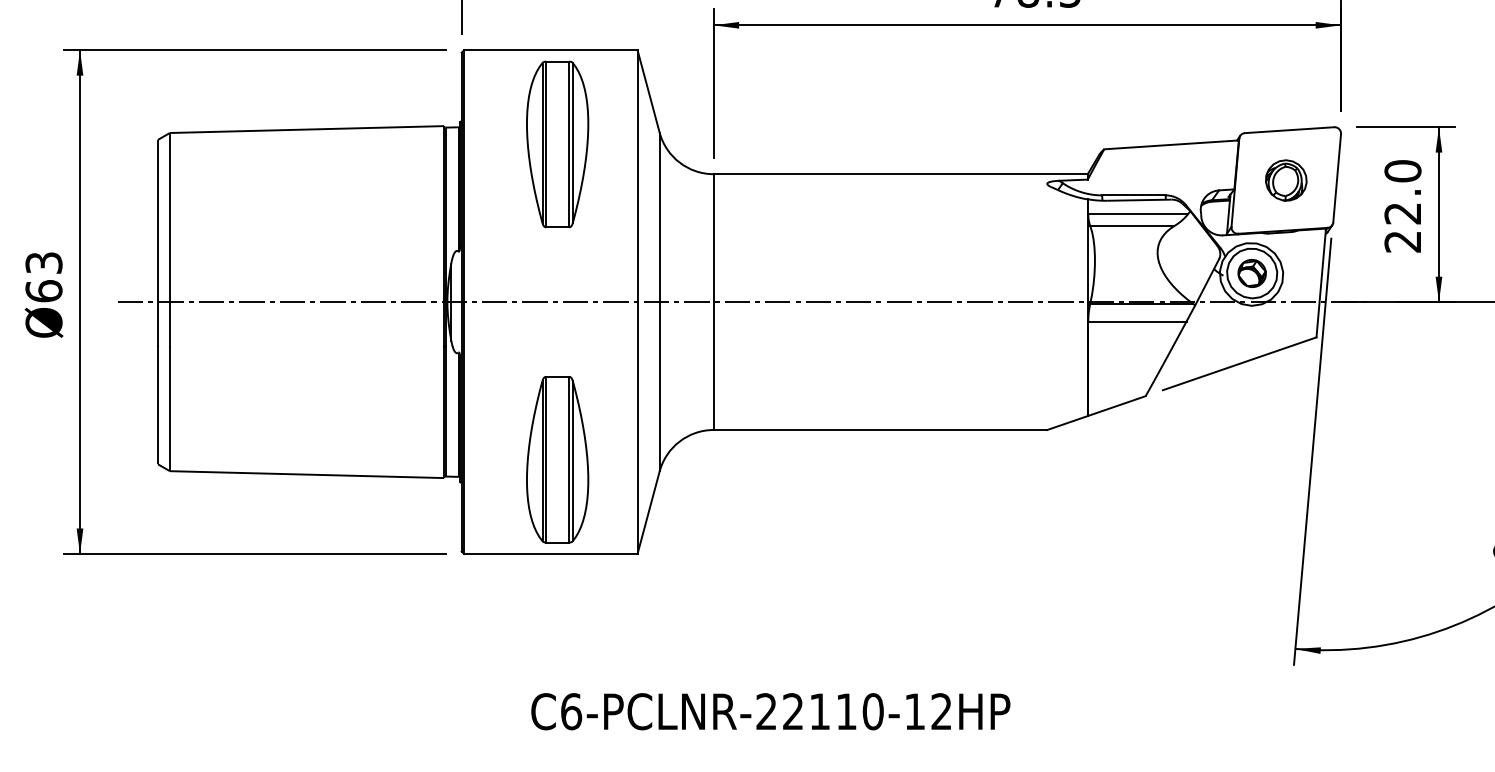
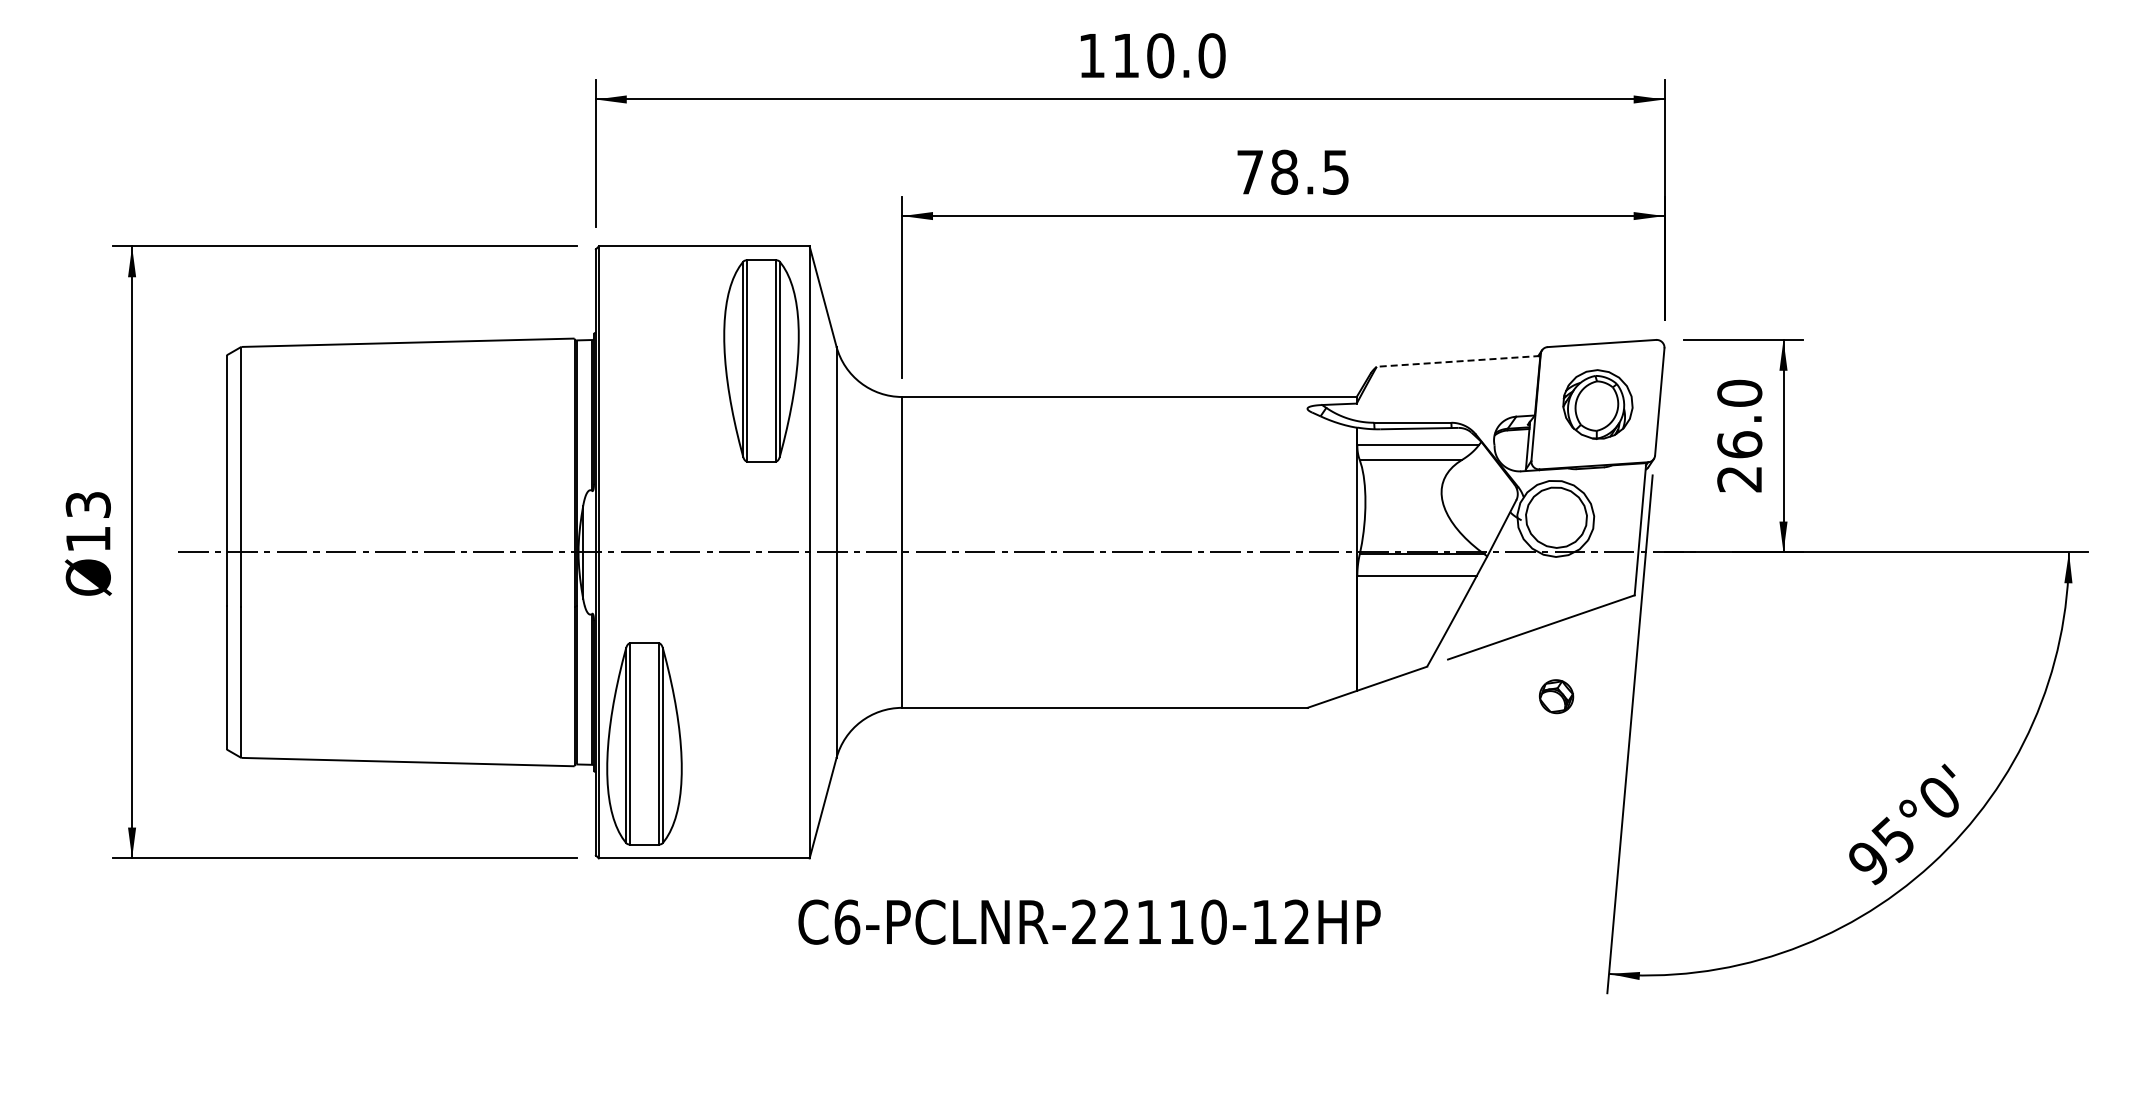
part: (557, 144) -> (761, 360), moved
line: (1171, 144) -> (1458, 361), solid -> dashed
part: (1285, 180) -> (1597, 404), size x1.4
text: (1402, 213) -> (1739, 444), 22.0 -> 26.0
part: (1252, 273) -> (1556, 696), moved
text: (43, 290) -> (87, 538), Ø63 -> Ø13
part: (557, 459) -> (644, 743), moved
text: (770, 711) -> (1089, 921), moved

